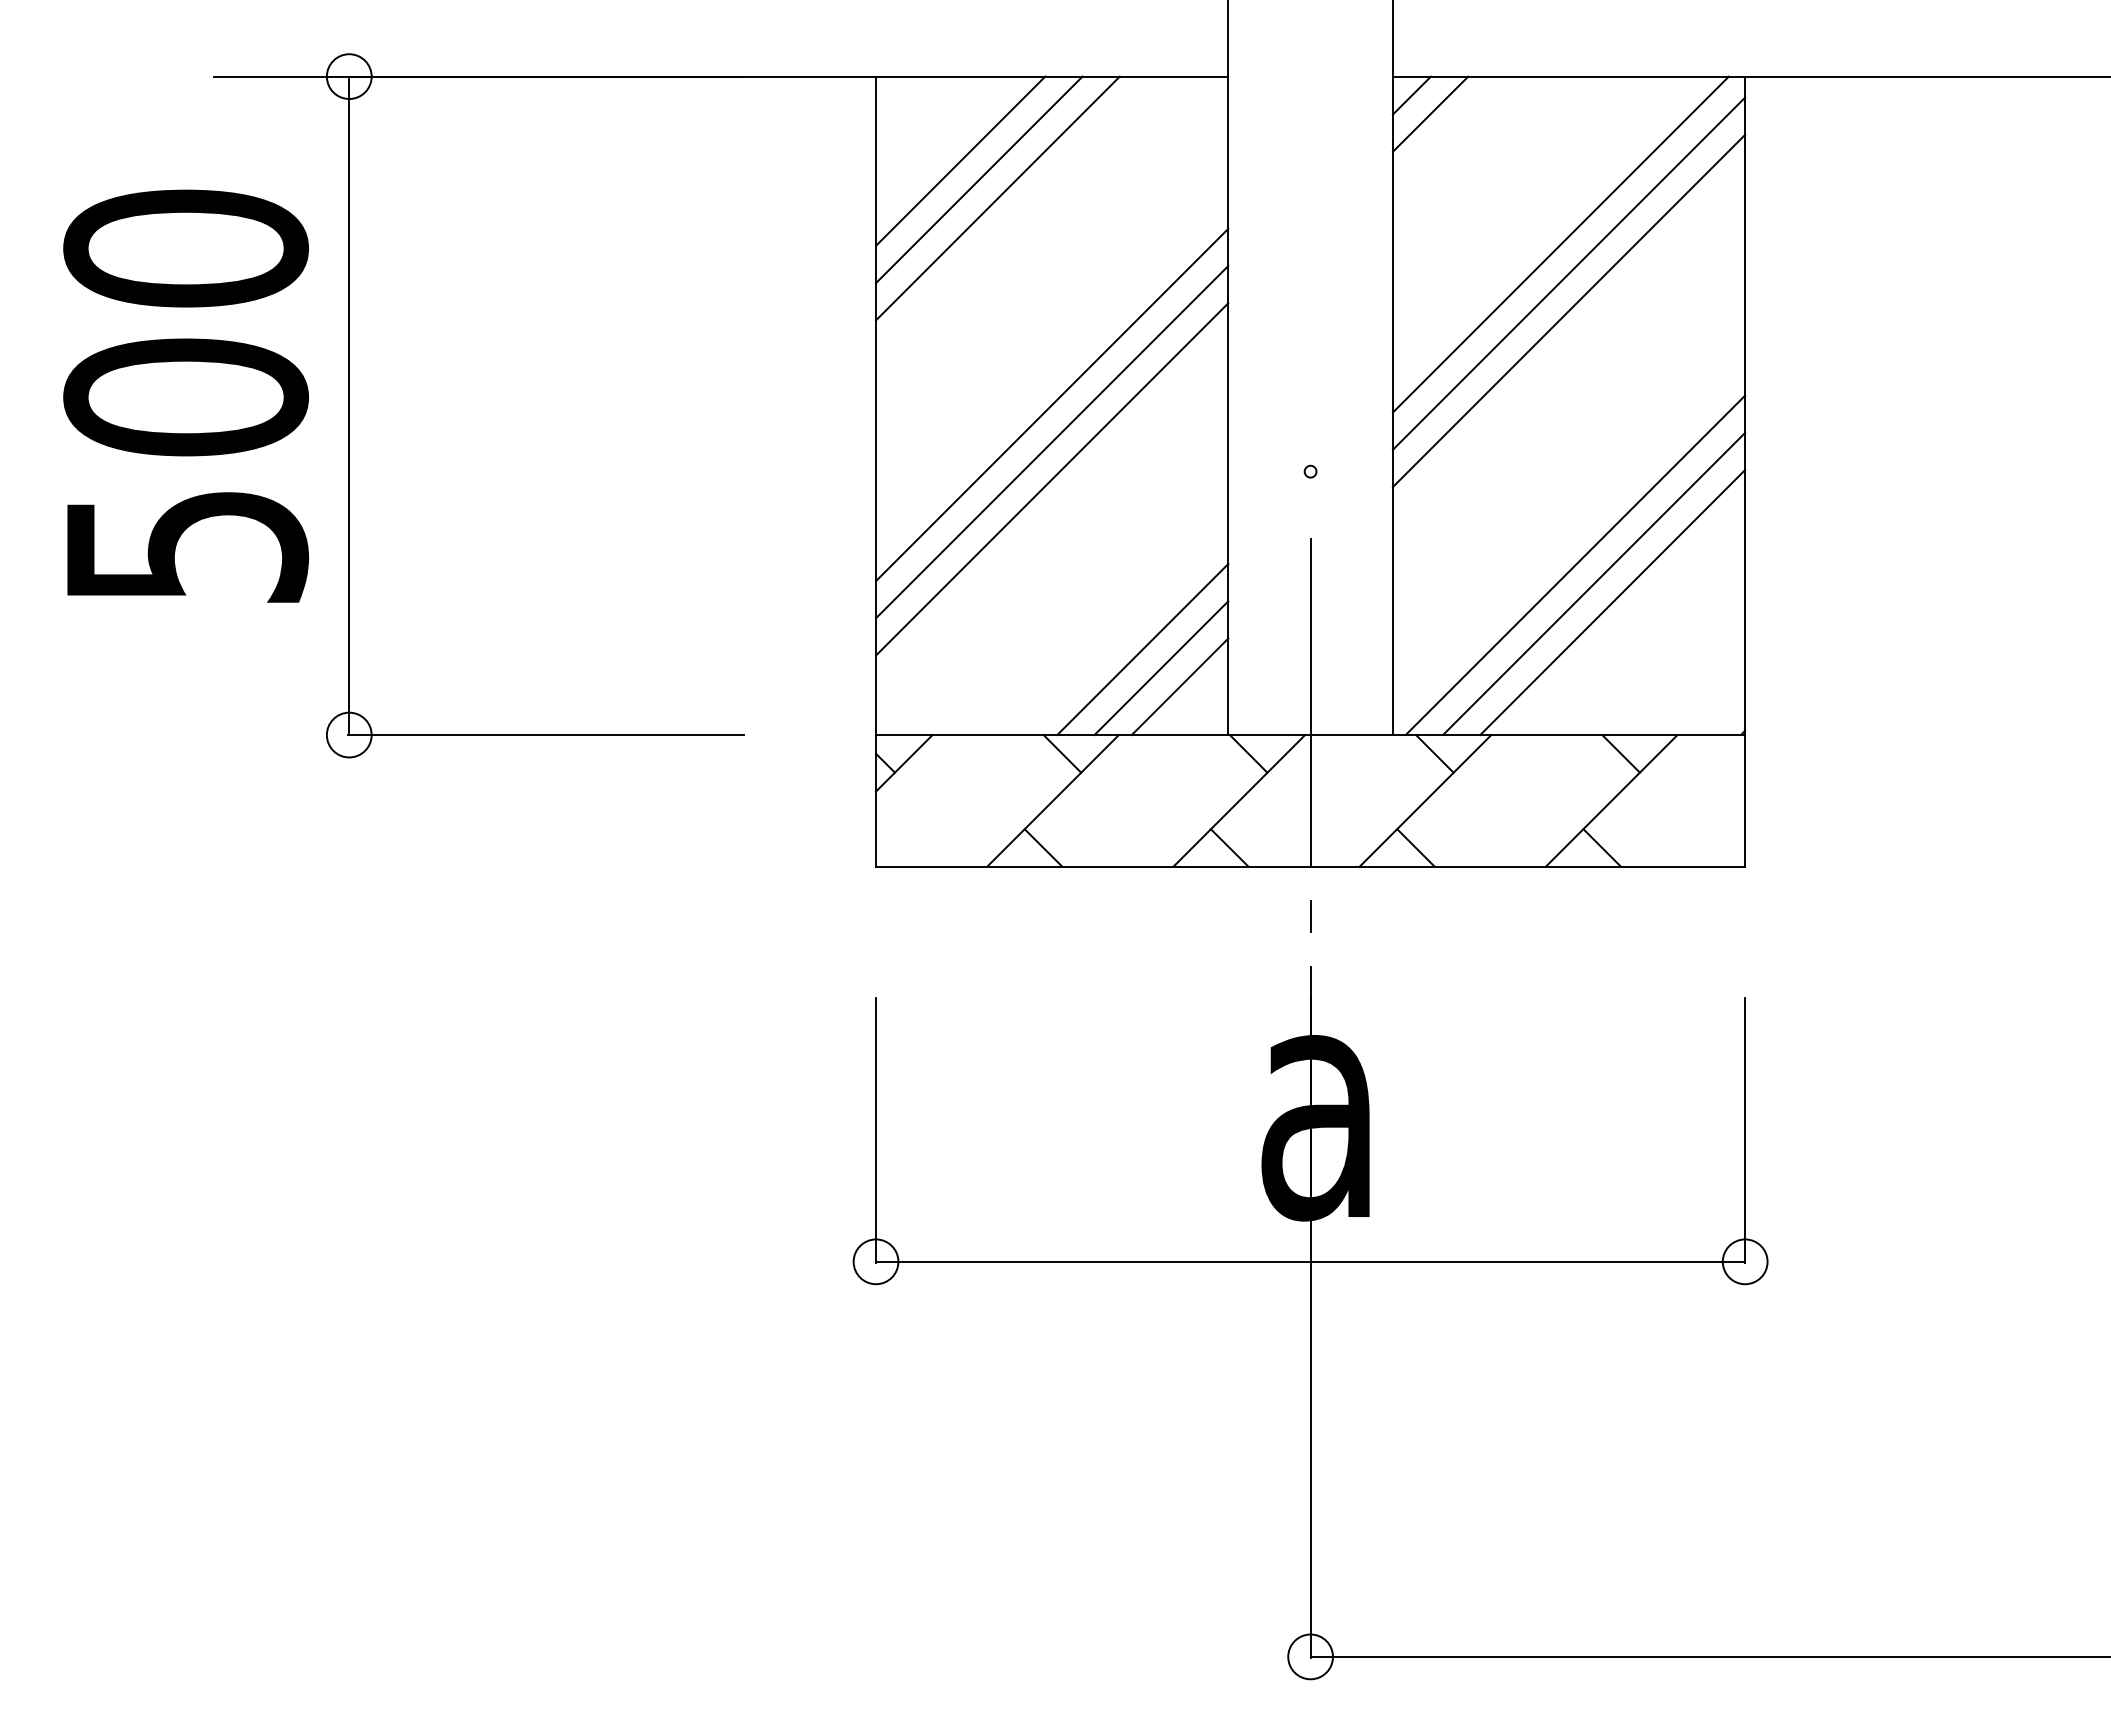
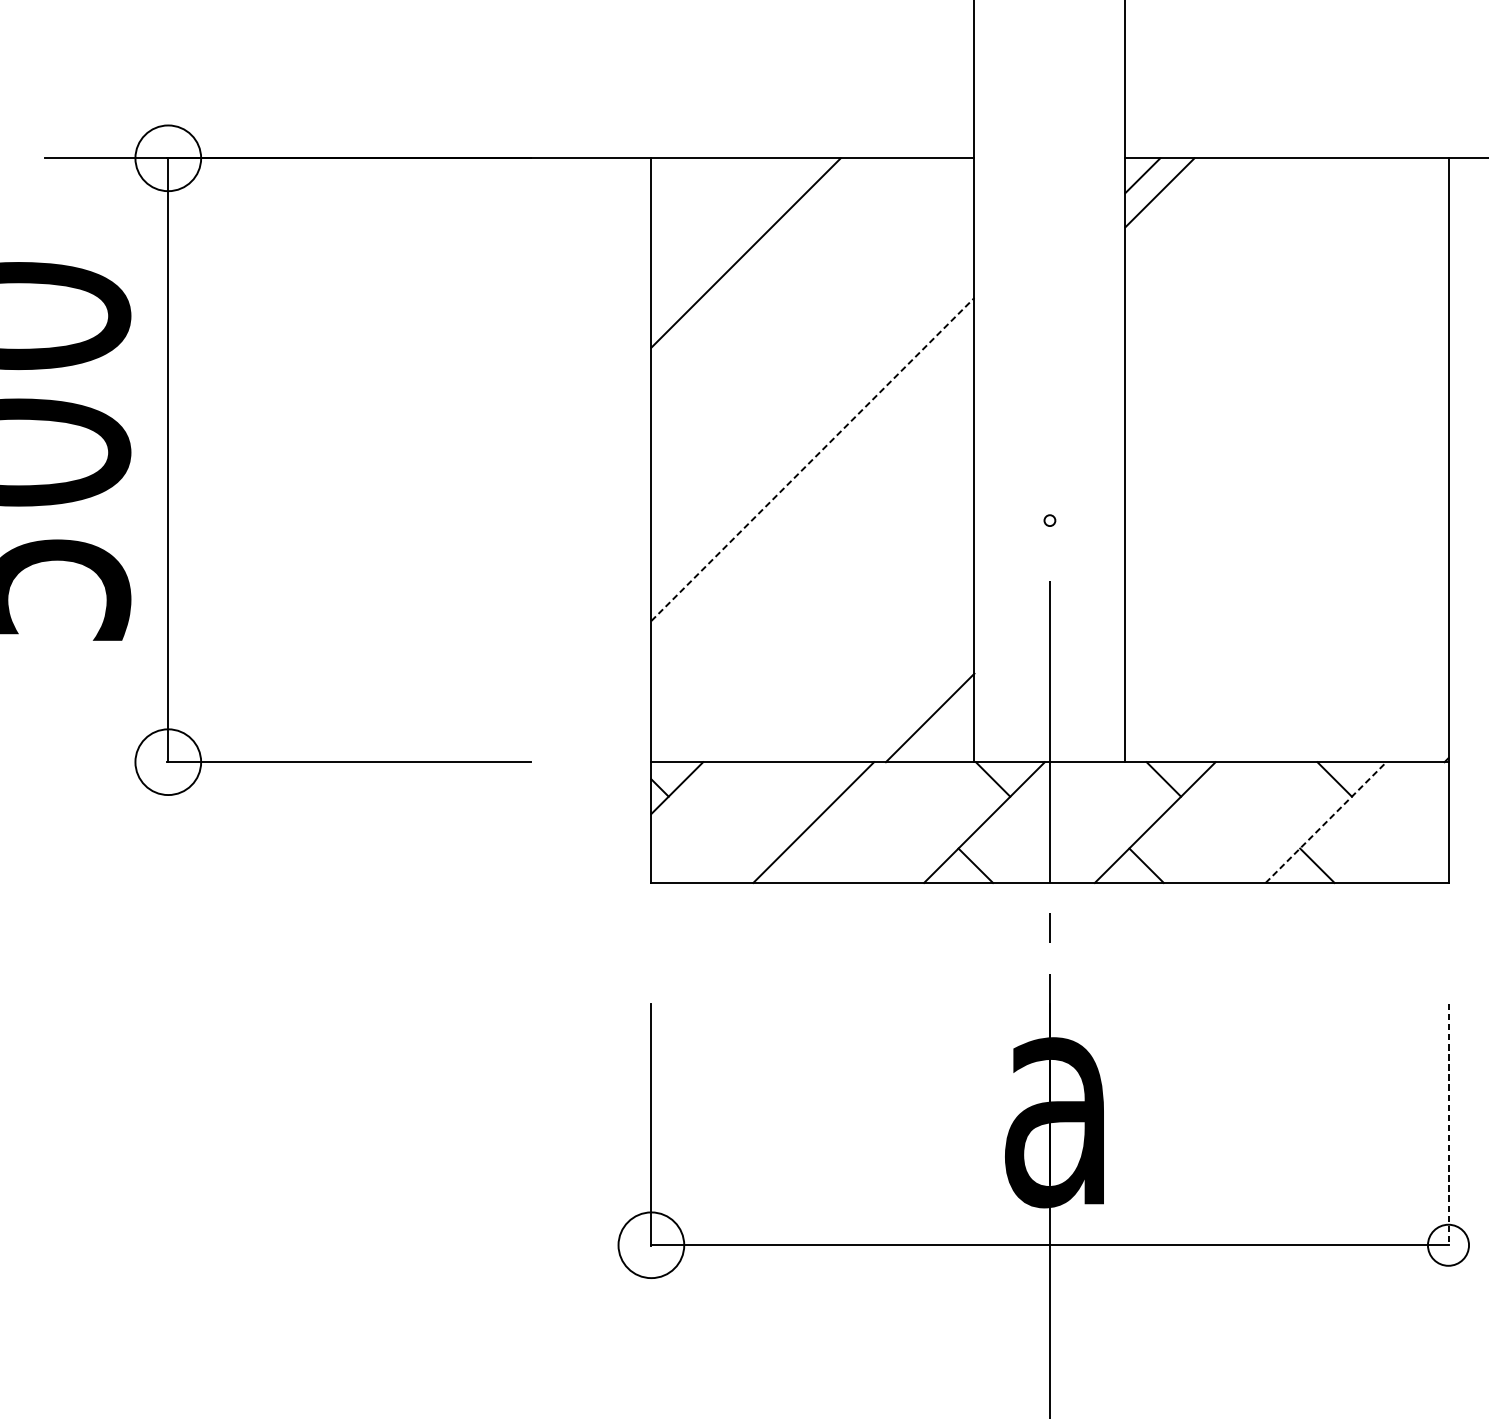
circle: (348, 76) -> (167, 158), size x1.6
line: (960, 160) -> (728, 235), removed
line: (997, 198) -> (762, 270), removed
line: (1560, 244) -> (1279, 312), removed
line: (1568, 273) -> (1286, 338), removed
line: (1568, 310) -> (1286, 372), removed
line: (1052, 404) -> (813, 459), solid -> dashed
line: (1052, 442) -> (813, 493), removed
line: (1052, 479) -> (813, 527), removed
line: (1575, 565) -> (1292, 606), removed
line: (1593, 583) -> (1309, 623), removed
line: (1612, 602) -> (1326, 640), removed
line: (1142, 649) -> (895, 683), removed
line: (1161, 668) -> (913, 701), removed
circle: (348, 734) -> (167, 761), size x1.6
line: (1062, 753) -> (822, 779), removed
line: (1612, 800) -> (1326, 822), solid -> dashed
line: (1043, 847) -> (804, 865), removed
line: (1745, 1131) -> (1448, 1125), solid -> dashed
circle: (875, 1261) -> (650, 1244), size x1.6

